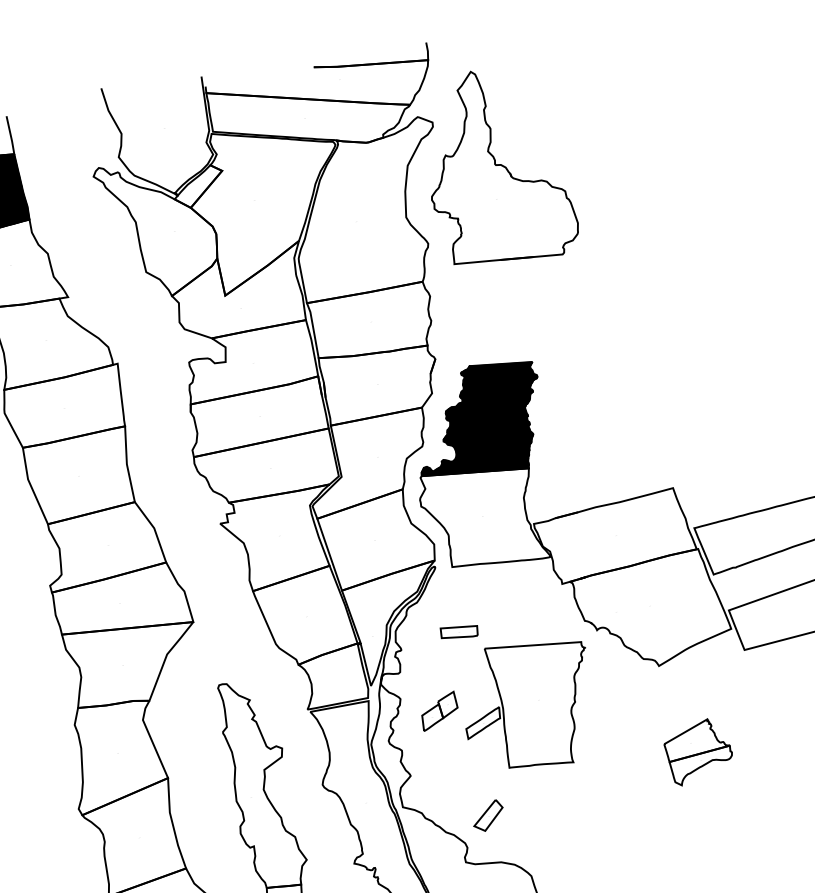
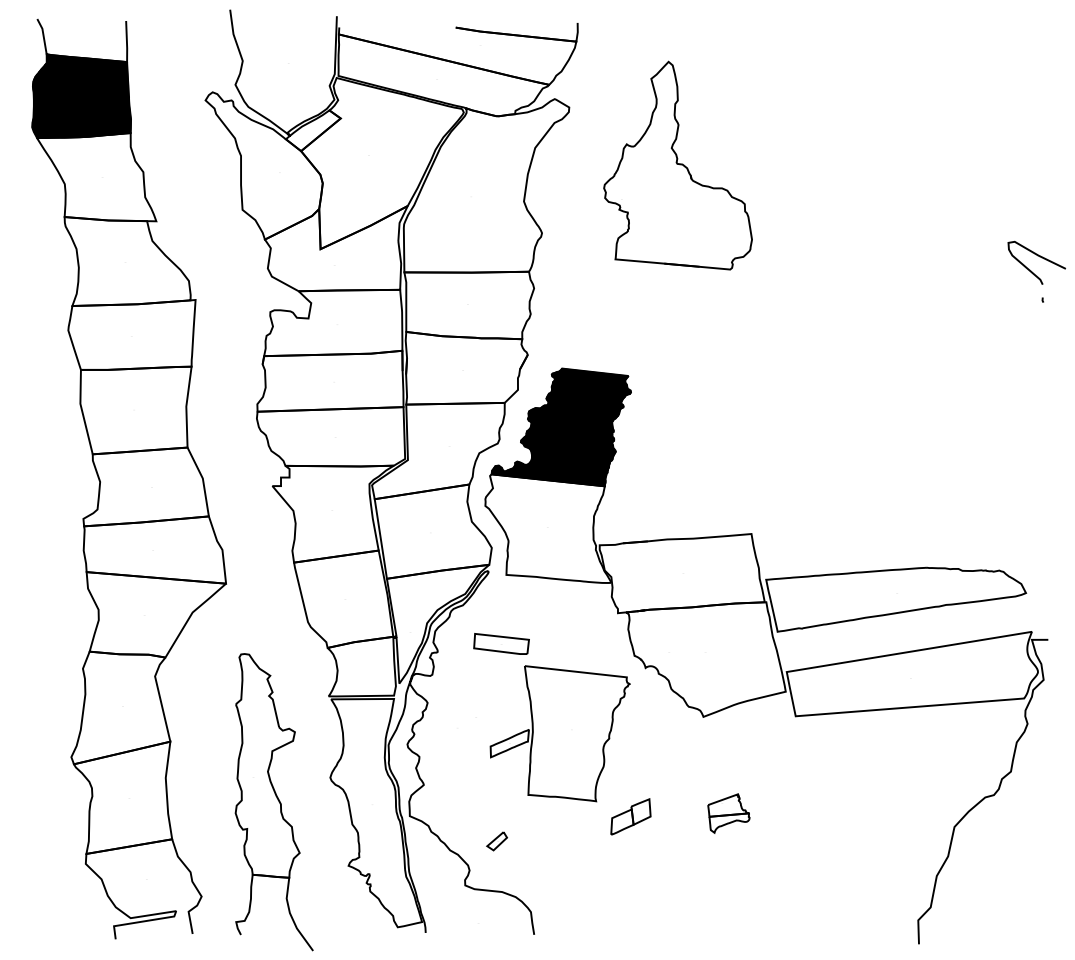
part: (496, 166) -> (677, 165), moved
part: (459, 631) -> (501, 643), size x1.4
part: (438, 710) -> (630, 816), moved
part: (698, 751) -> (728, 813), size x0.6
part: (487, 816) -> (496, 841), size x0.6

